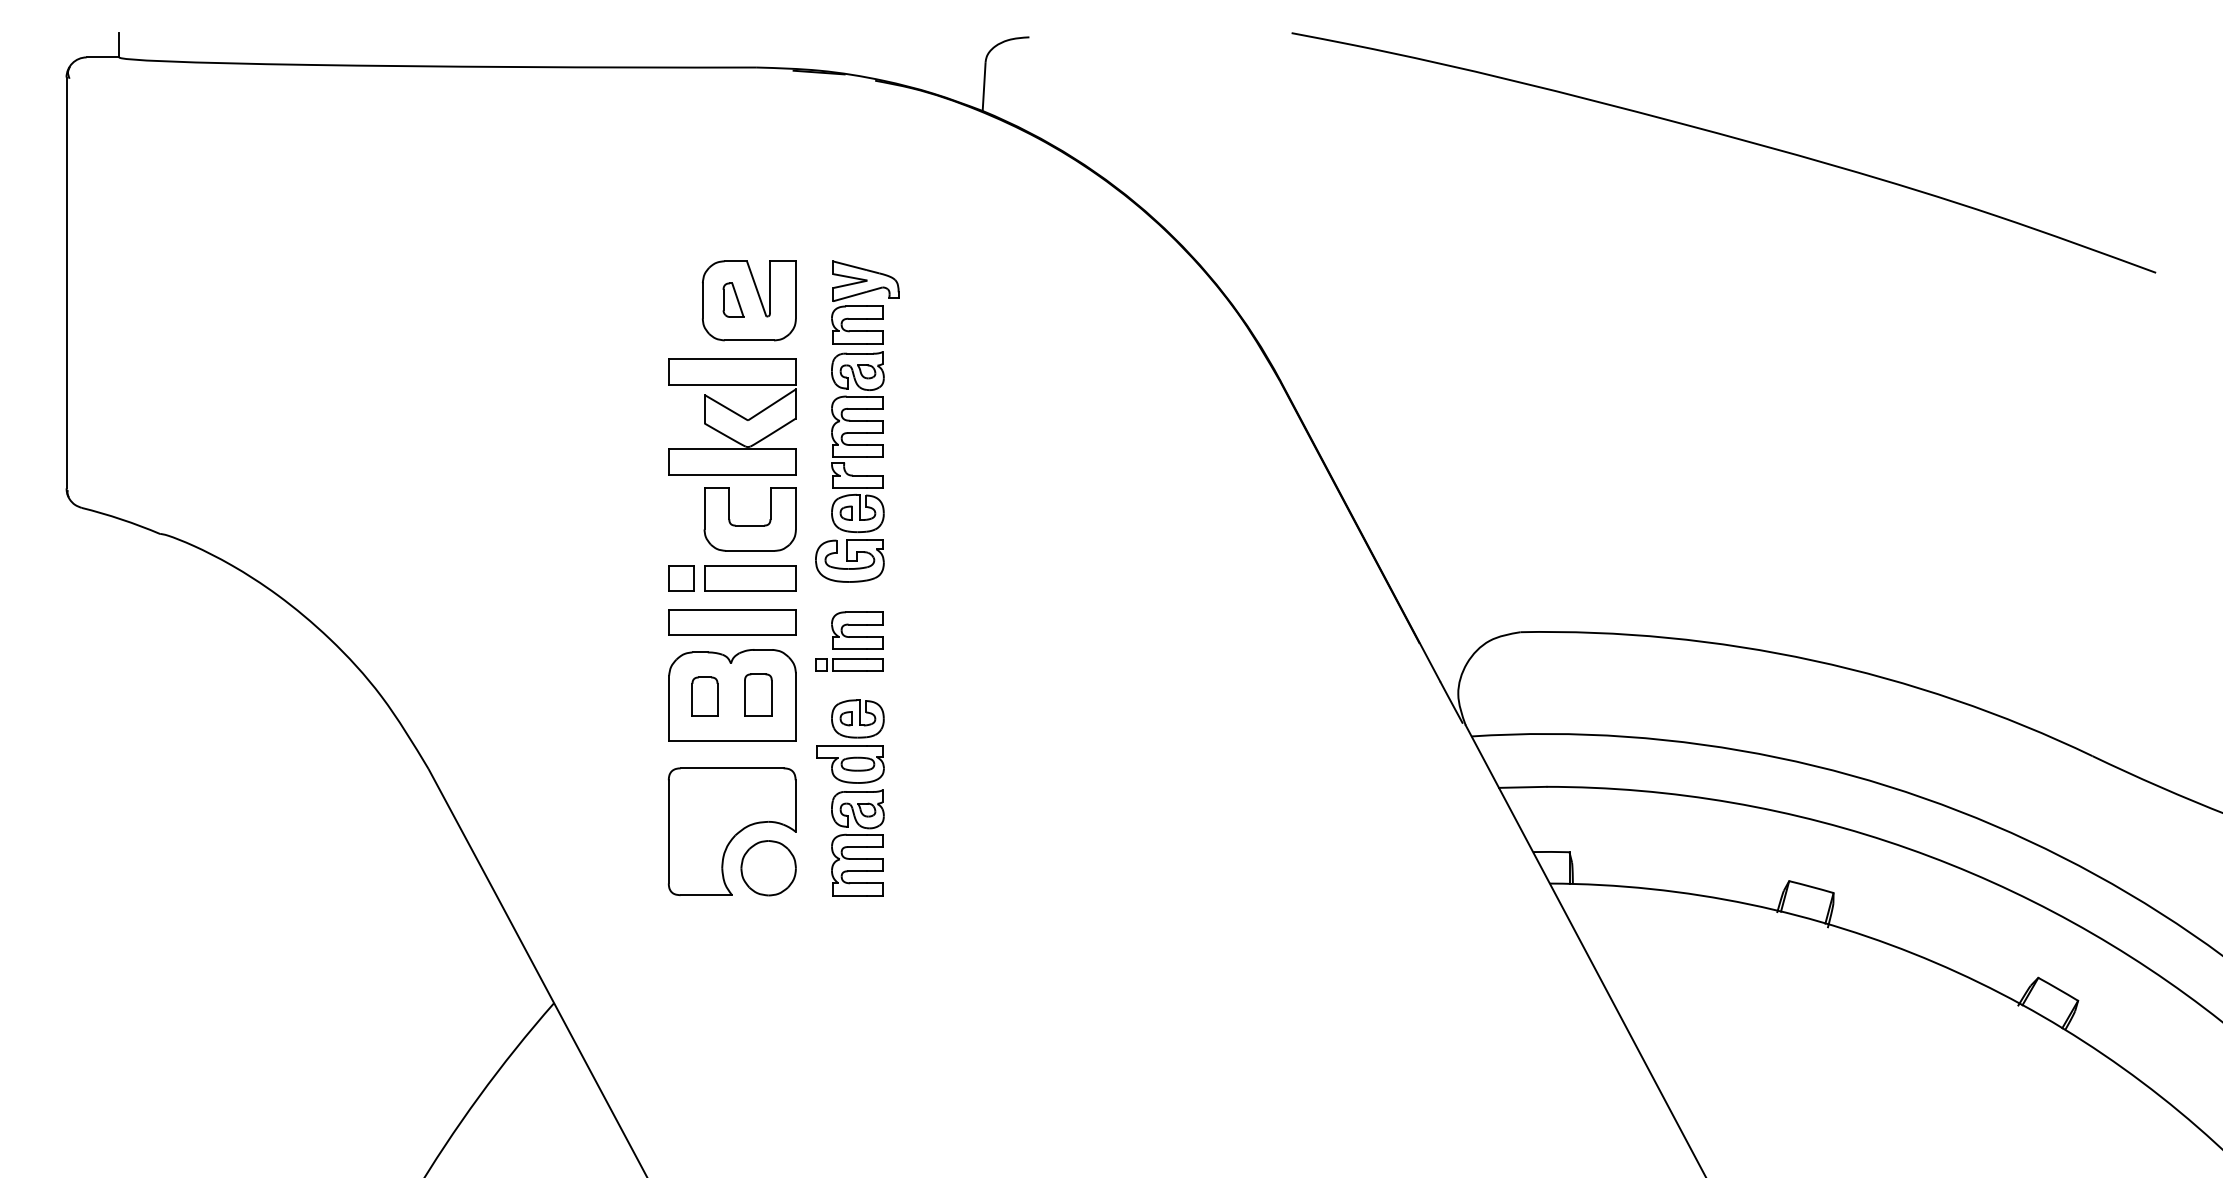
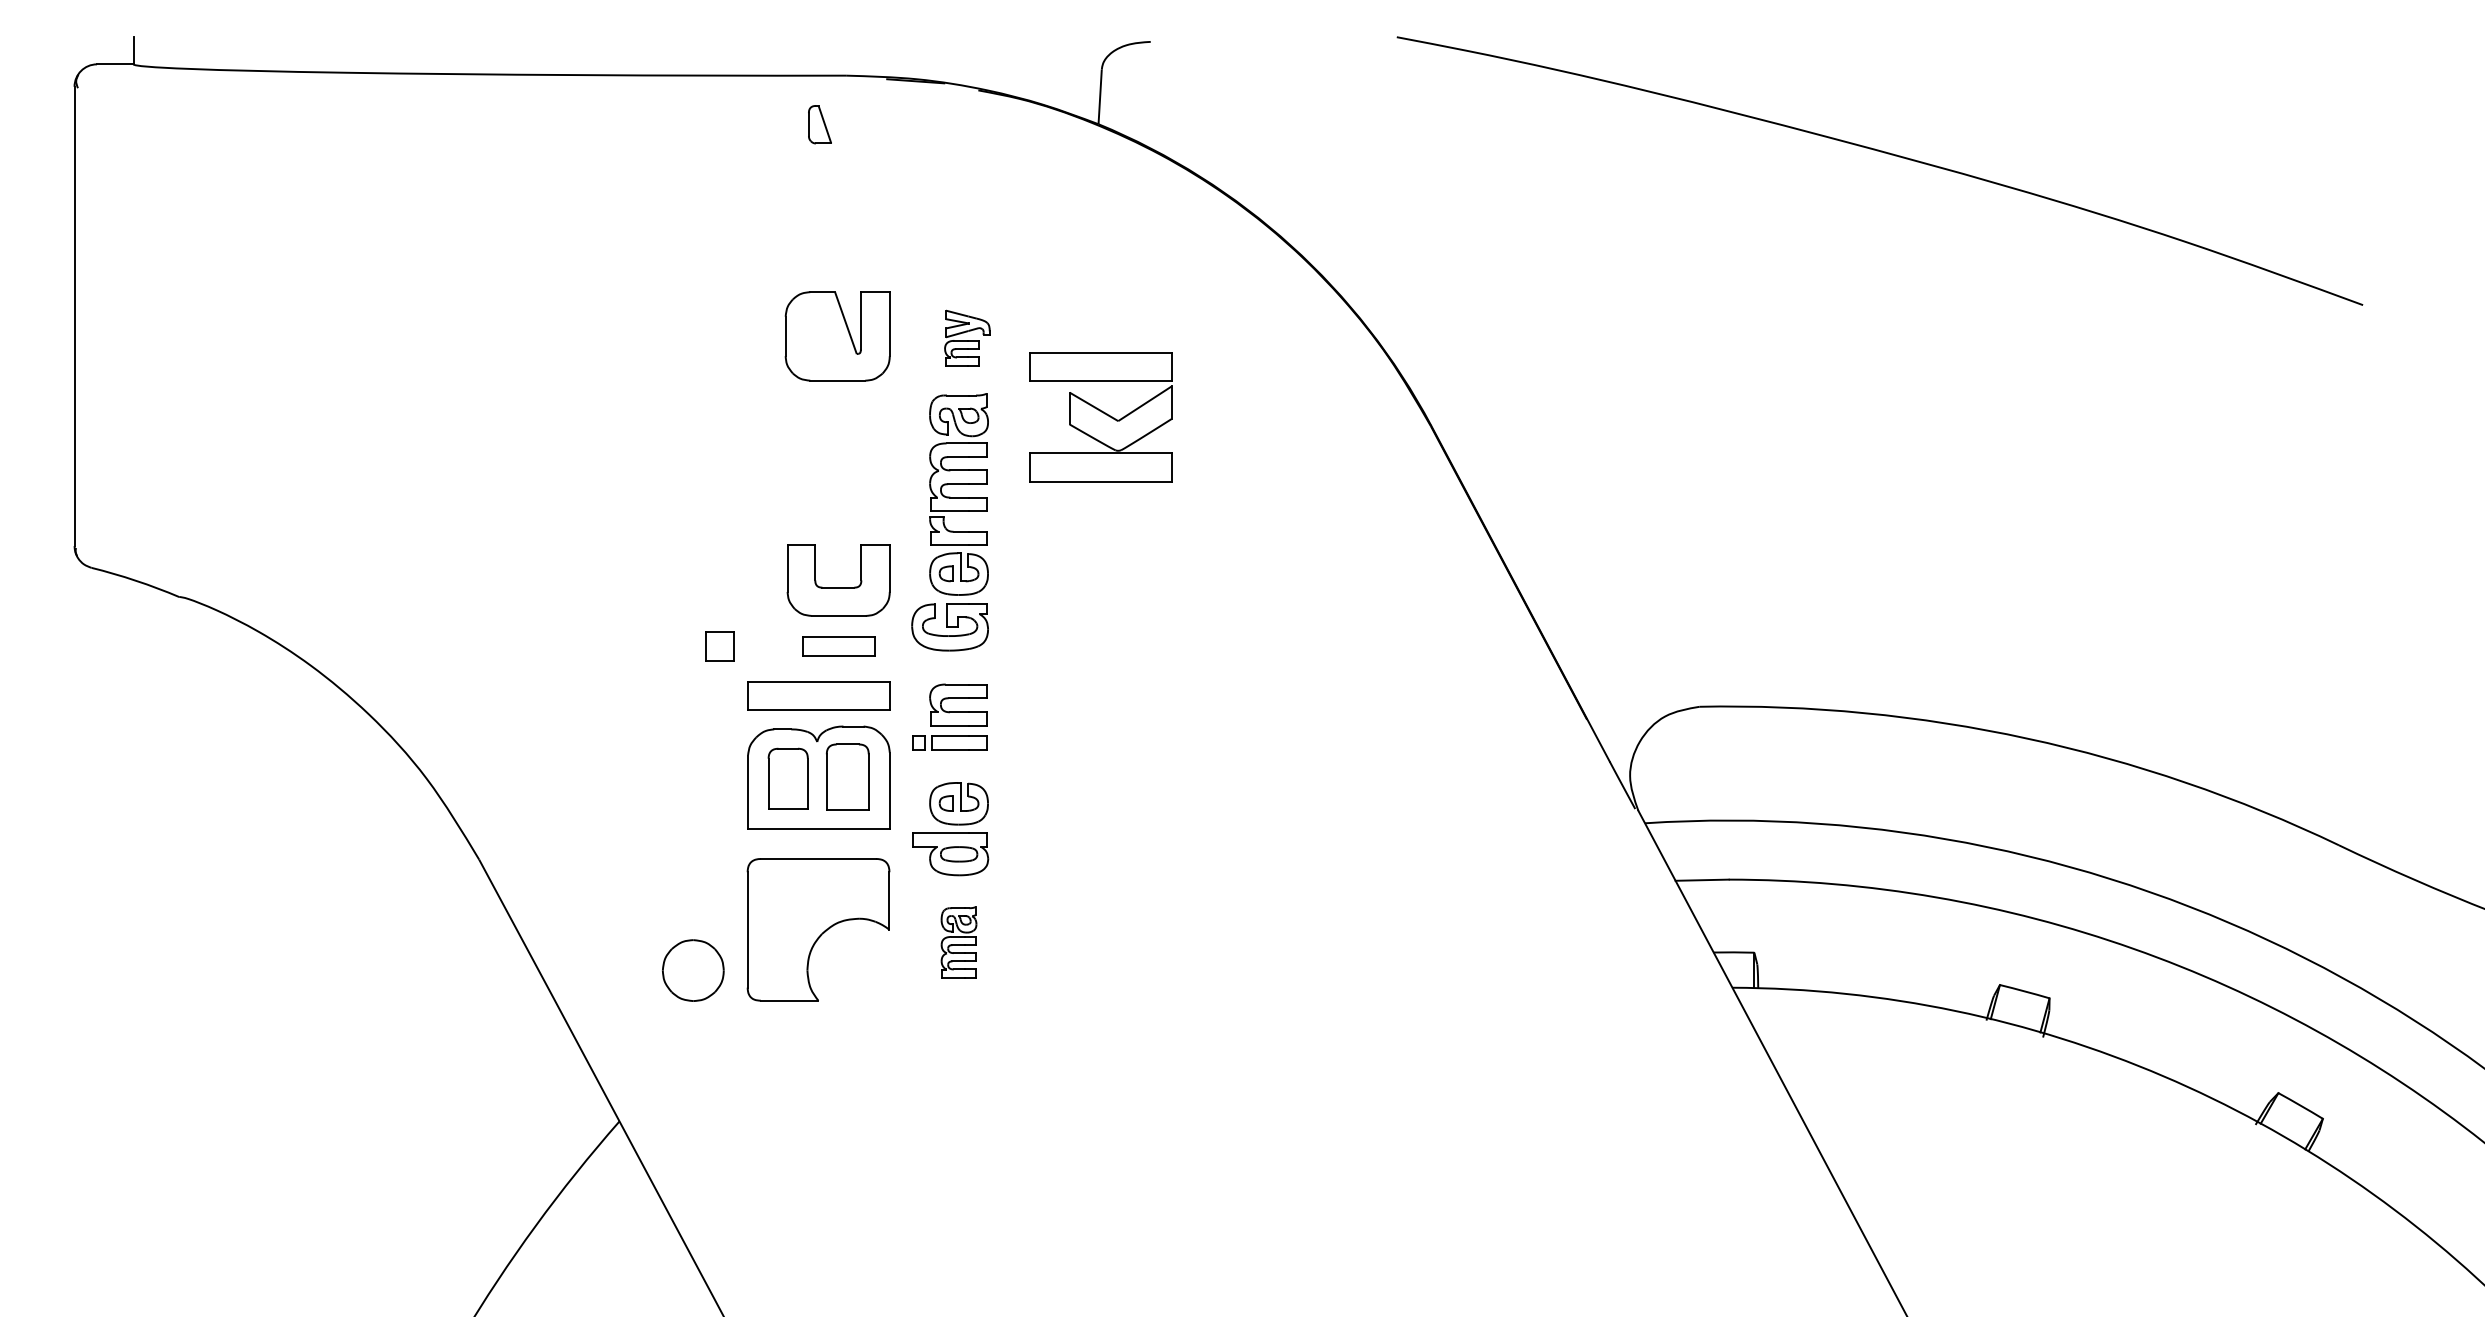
curve: (1727, 137) -> (1884, 153), moved
part: (733, 300) -> (819, 124), moved
part: (865, 301) -> (967, 337), size x0.6
part: (732, 417) -> (1100, 417), moved
part: (681, 578) -> (719, 646), moved
part: (750, 578) -> (838, 646), size x0.7
part: (758, 695) -> (847, 777), size x1.4
part: (704, 696) -> (787, 778), size x1.4
part: (857, 843) -> (958, 942), size x0.6
part: (768, 868) -> (693, 970), moved

